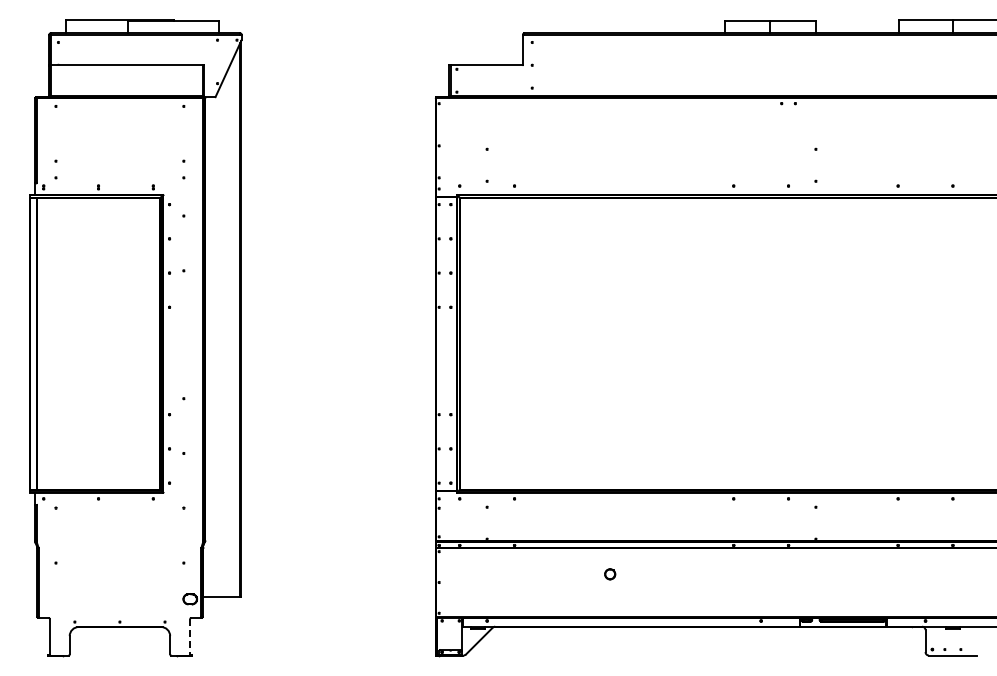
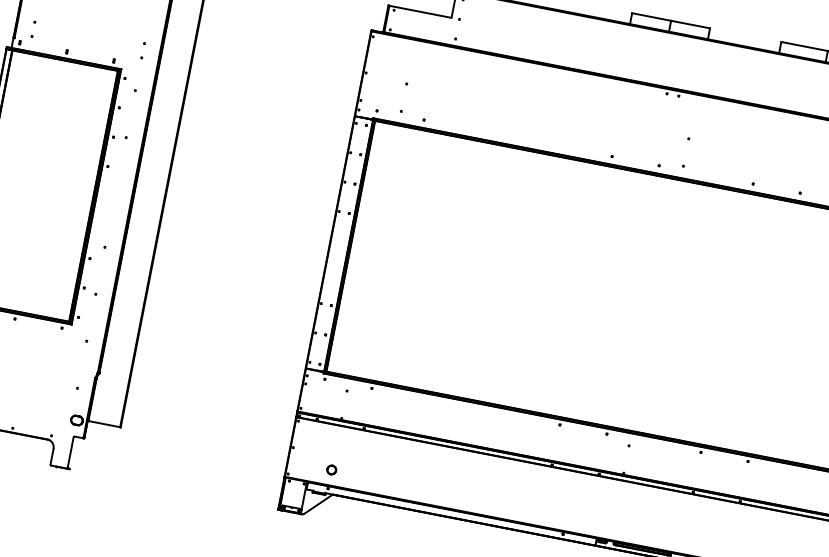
part: (610, 574) -> (331, 470), moved
line: (190, 636) -> (70, 452), dashed -> solid

